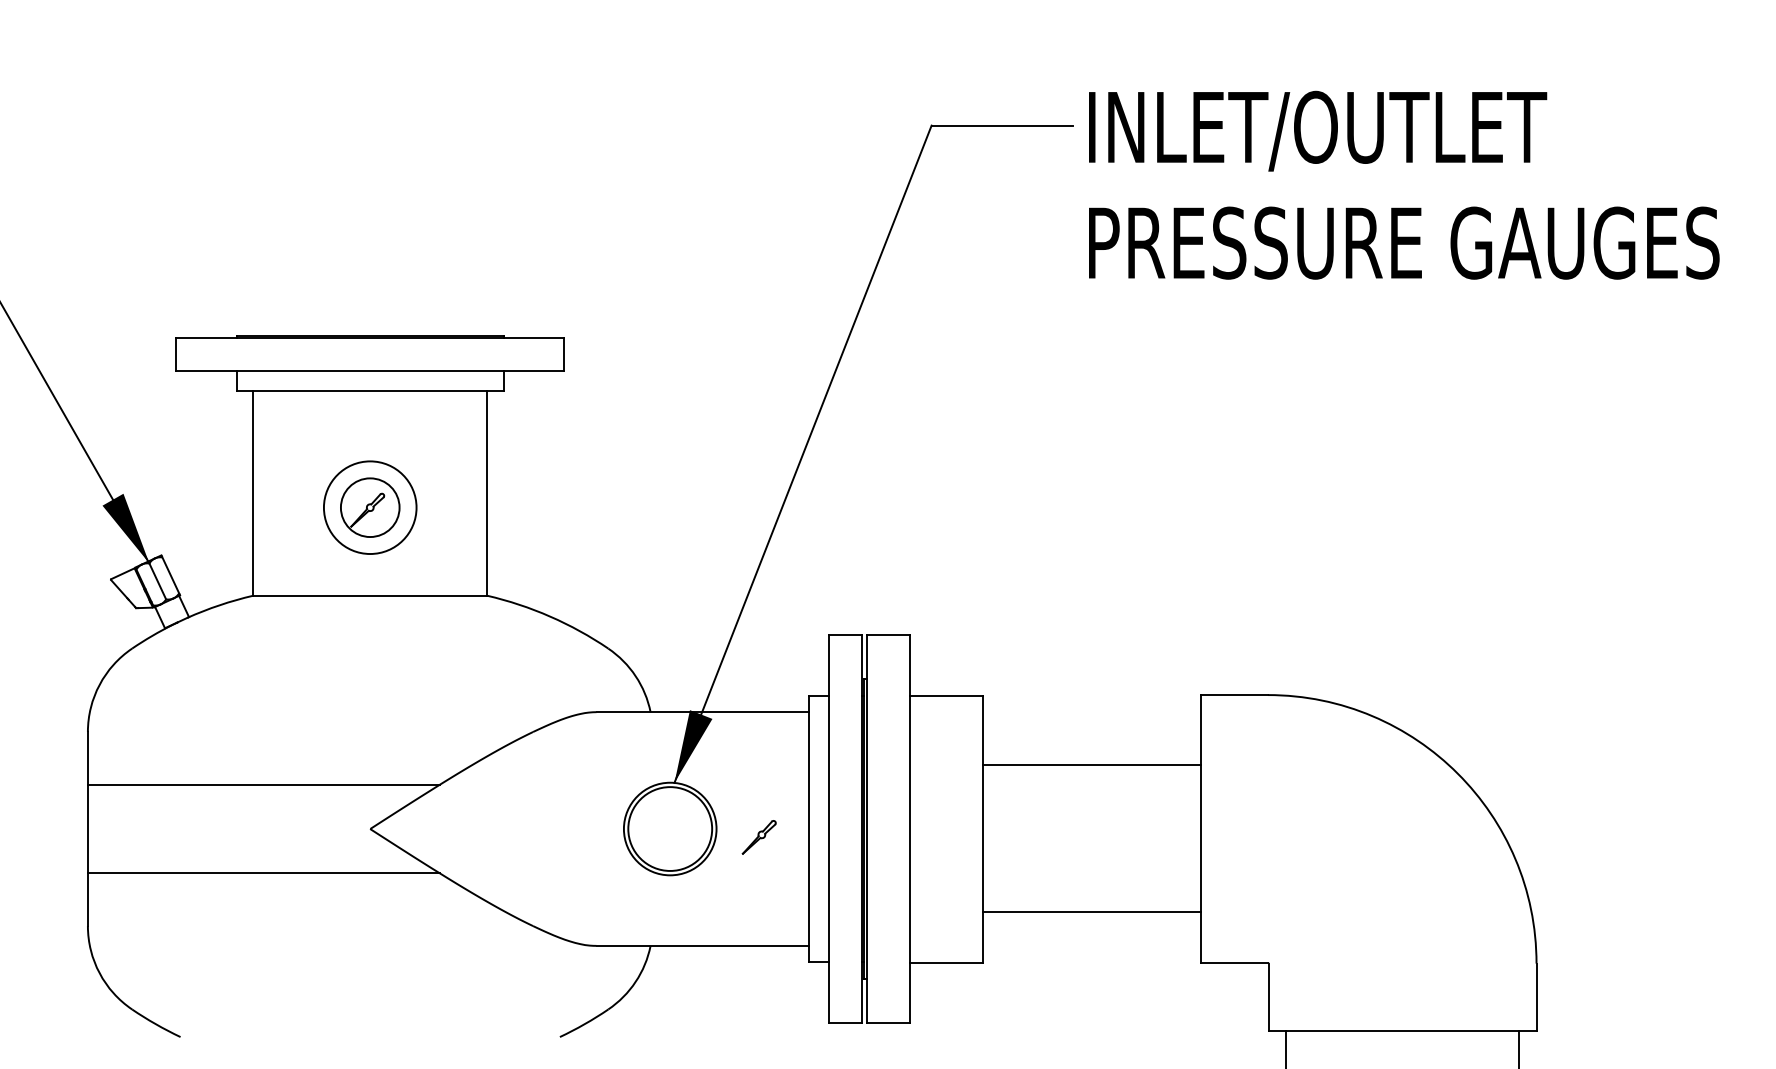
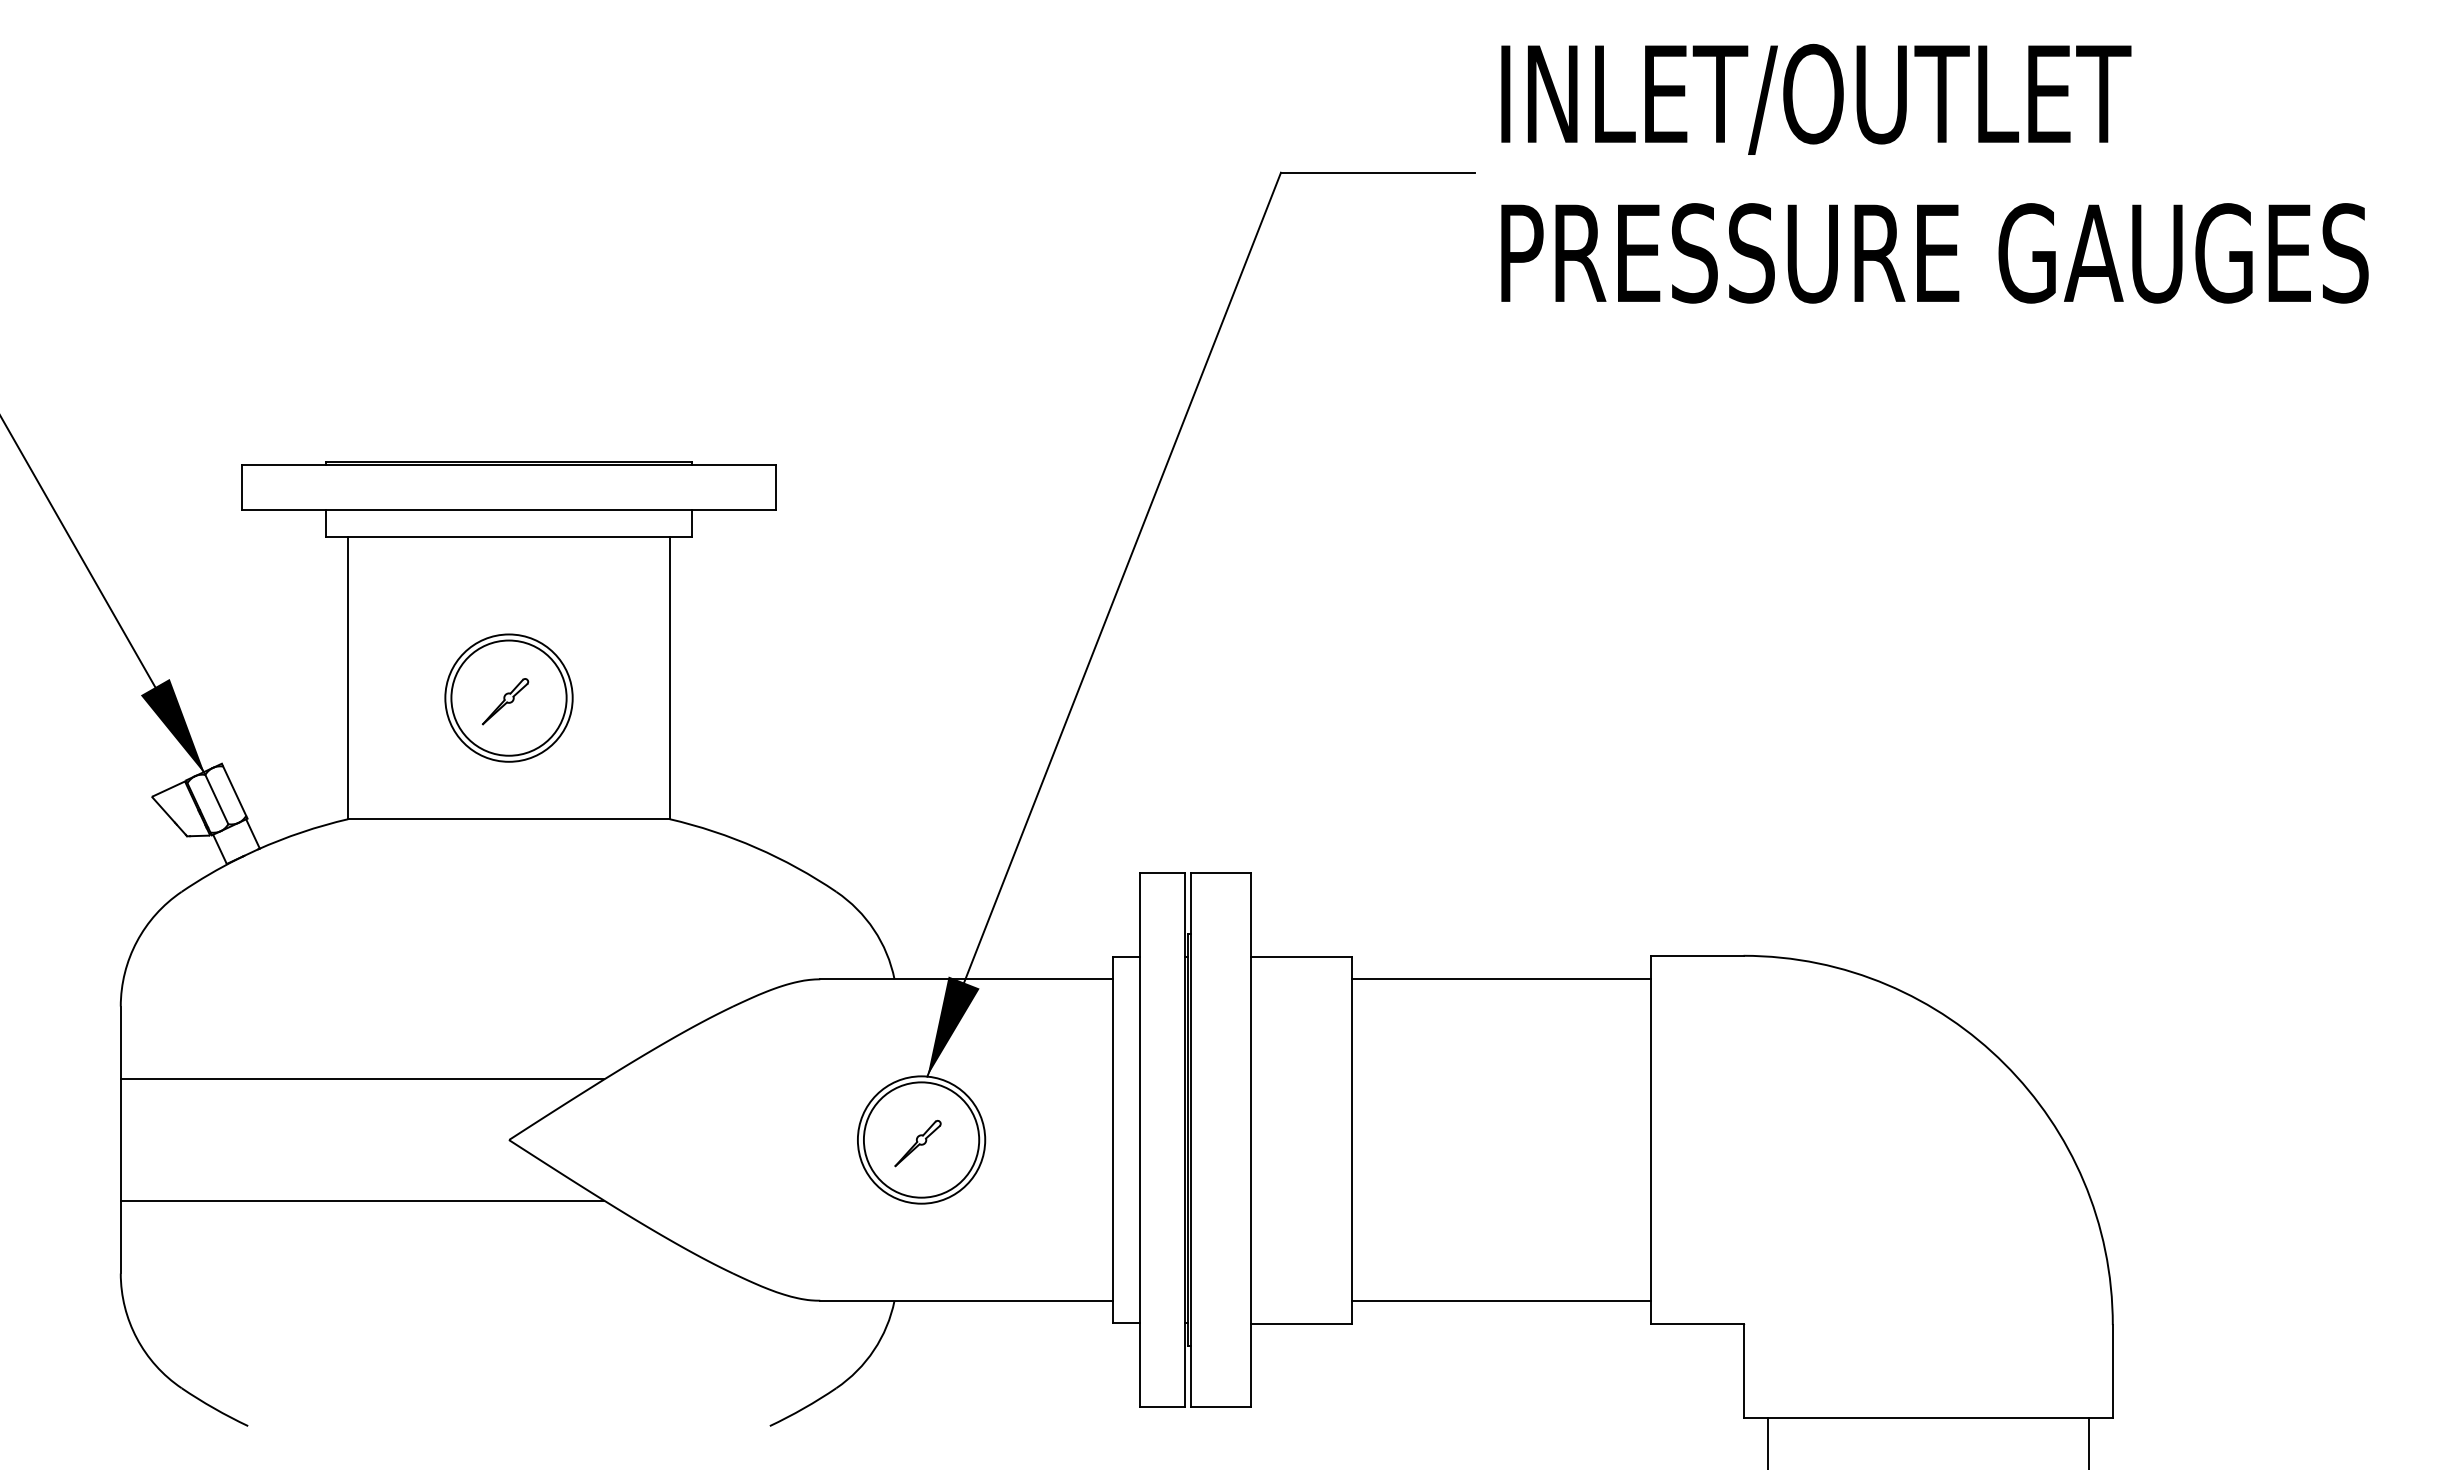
text: (1403, 185) -> (1934, 173), moved
circle: (369, 507) -> (508, 697), size x1.43
line: (1091, 765) -> (1501, 979), moved
part: (758, 837) -> (917, 1143), moved
line: (1091, 911) -> (1501, 1300), moved

